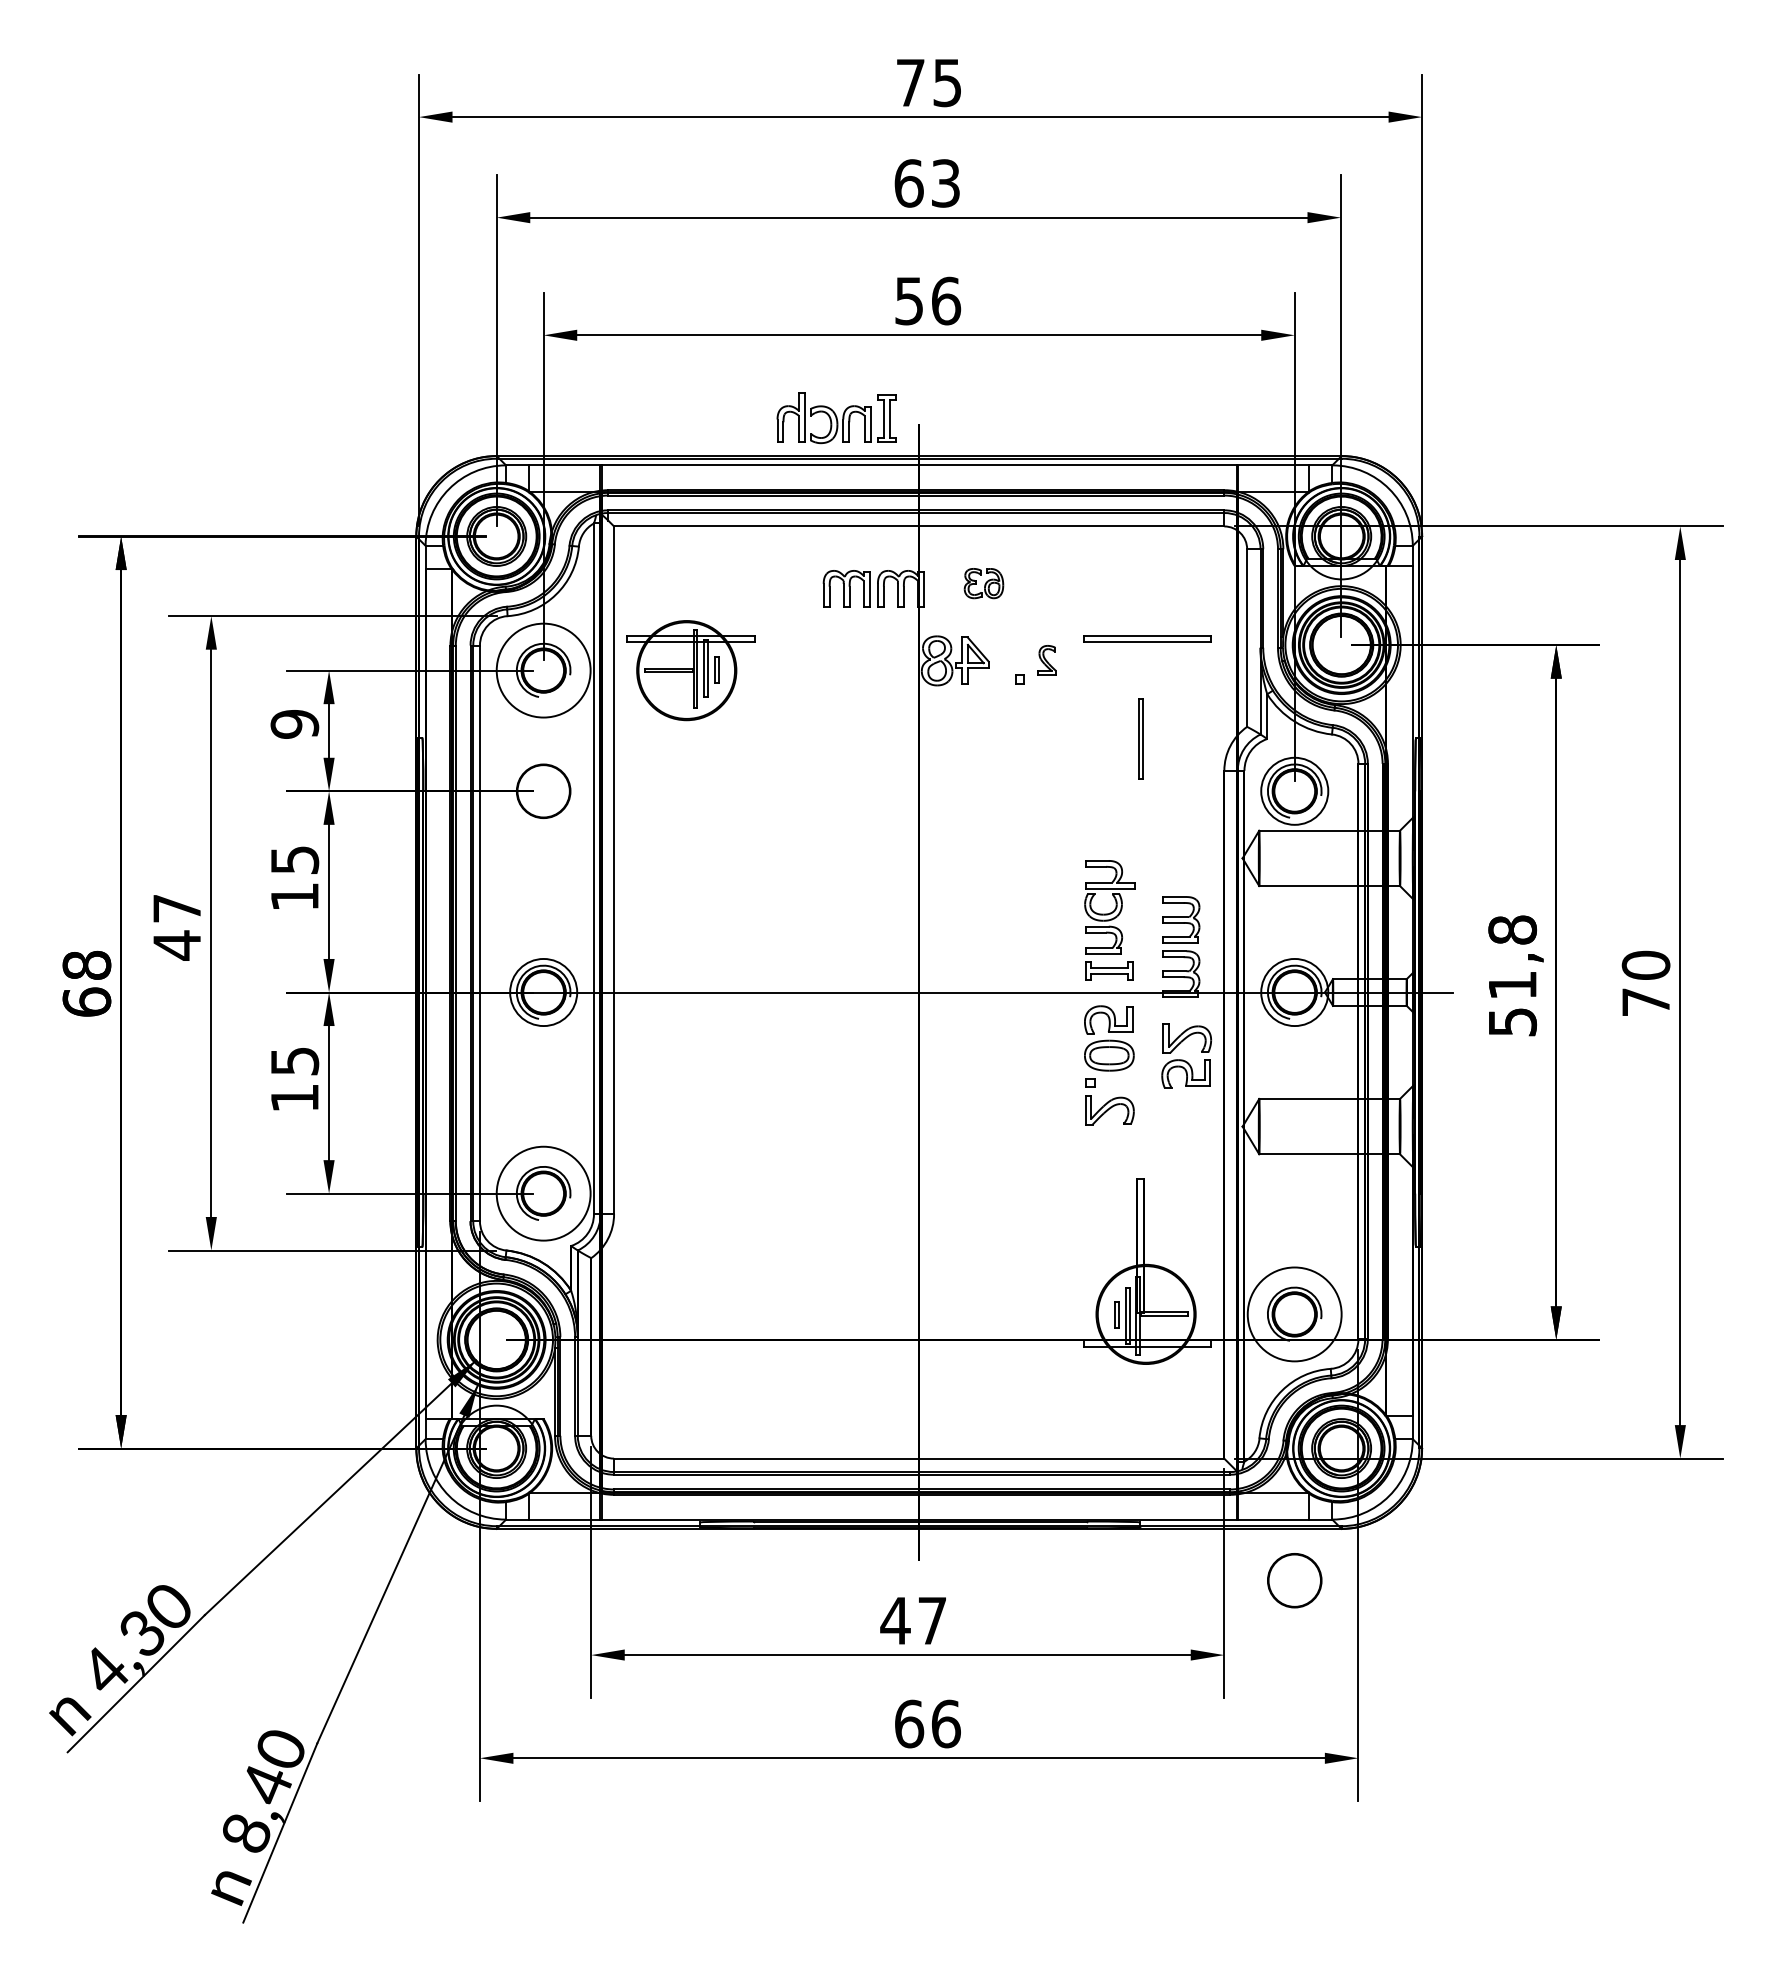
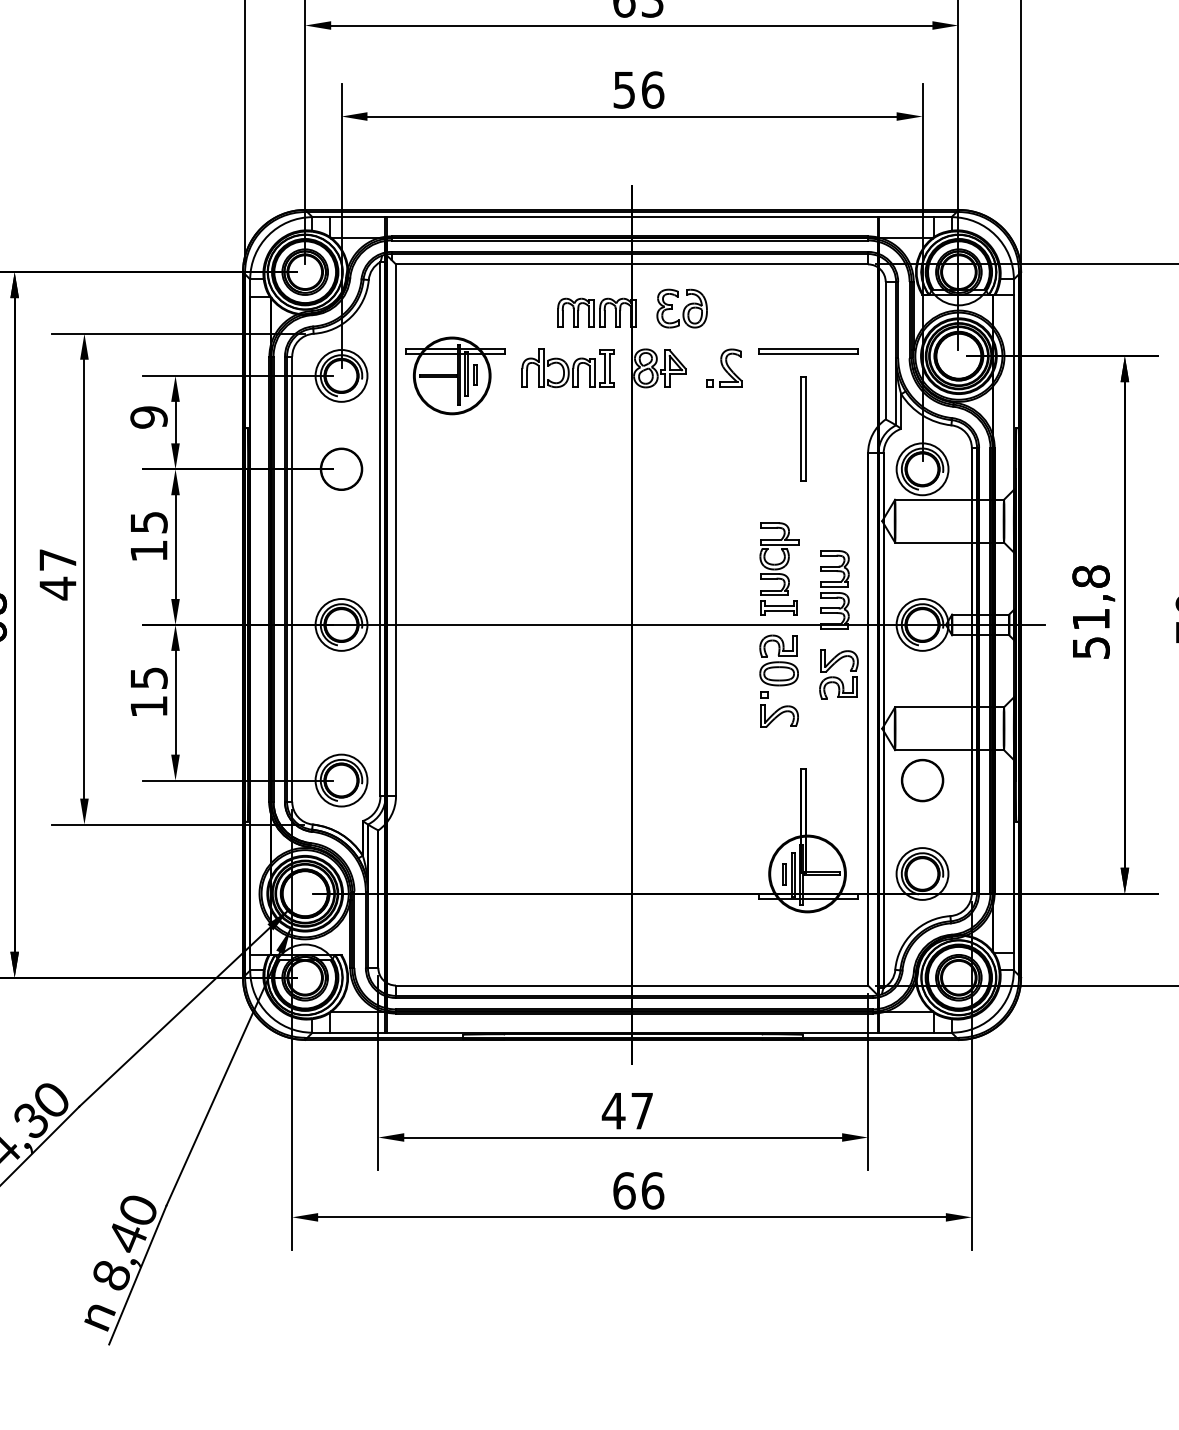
part: (836, 418) -> (568, 368), moved
part: (983, 583) -> (681, 308), size x1.67
part: (1046, 659) -> (730, 367), size x1.67
circle: (543, 670) -> (341, 375), size x0.71
part: (1140, 738) -> (803, 428), size x1.67
circle: (543, 1193) -> (341, 780), size x0.71
circle: (1294, 1313) -> (922, 873), size x0.71
circle: (1294, 1580) -> (922, 780), moved

